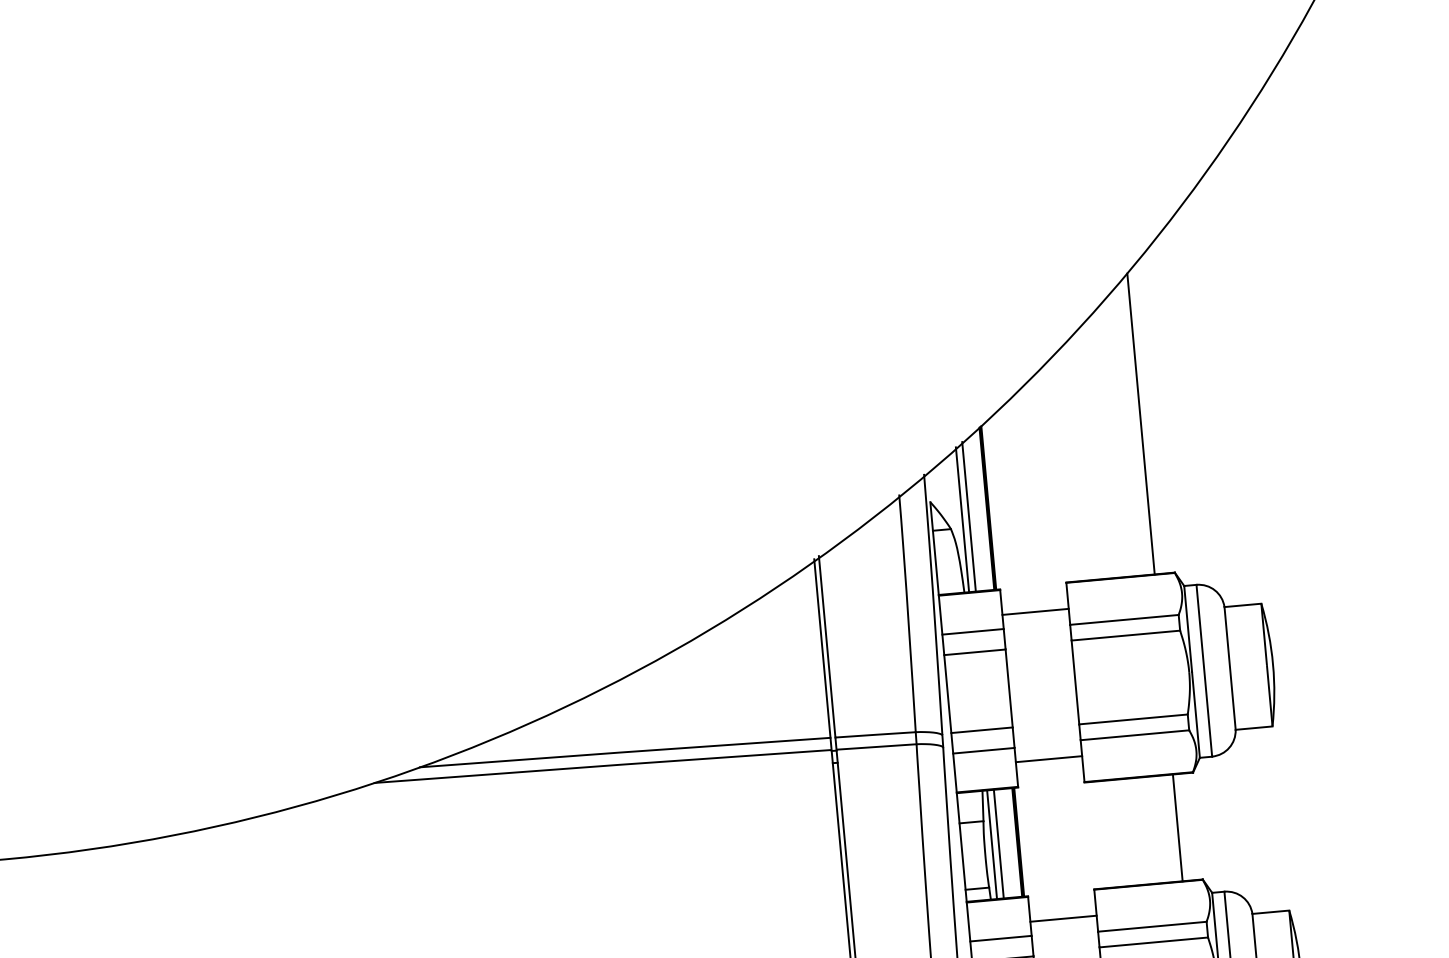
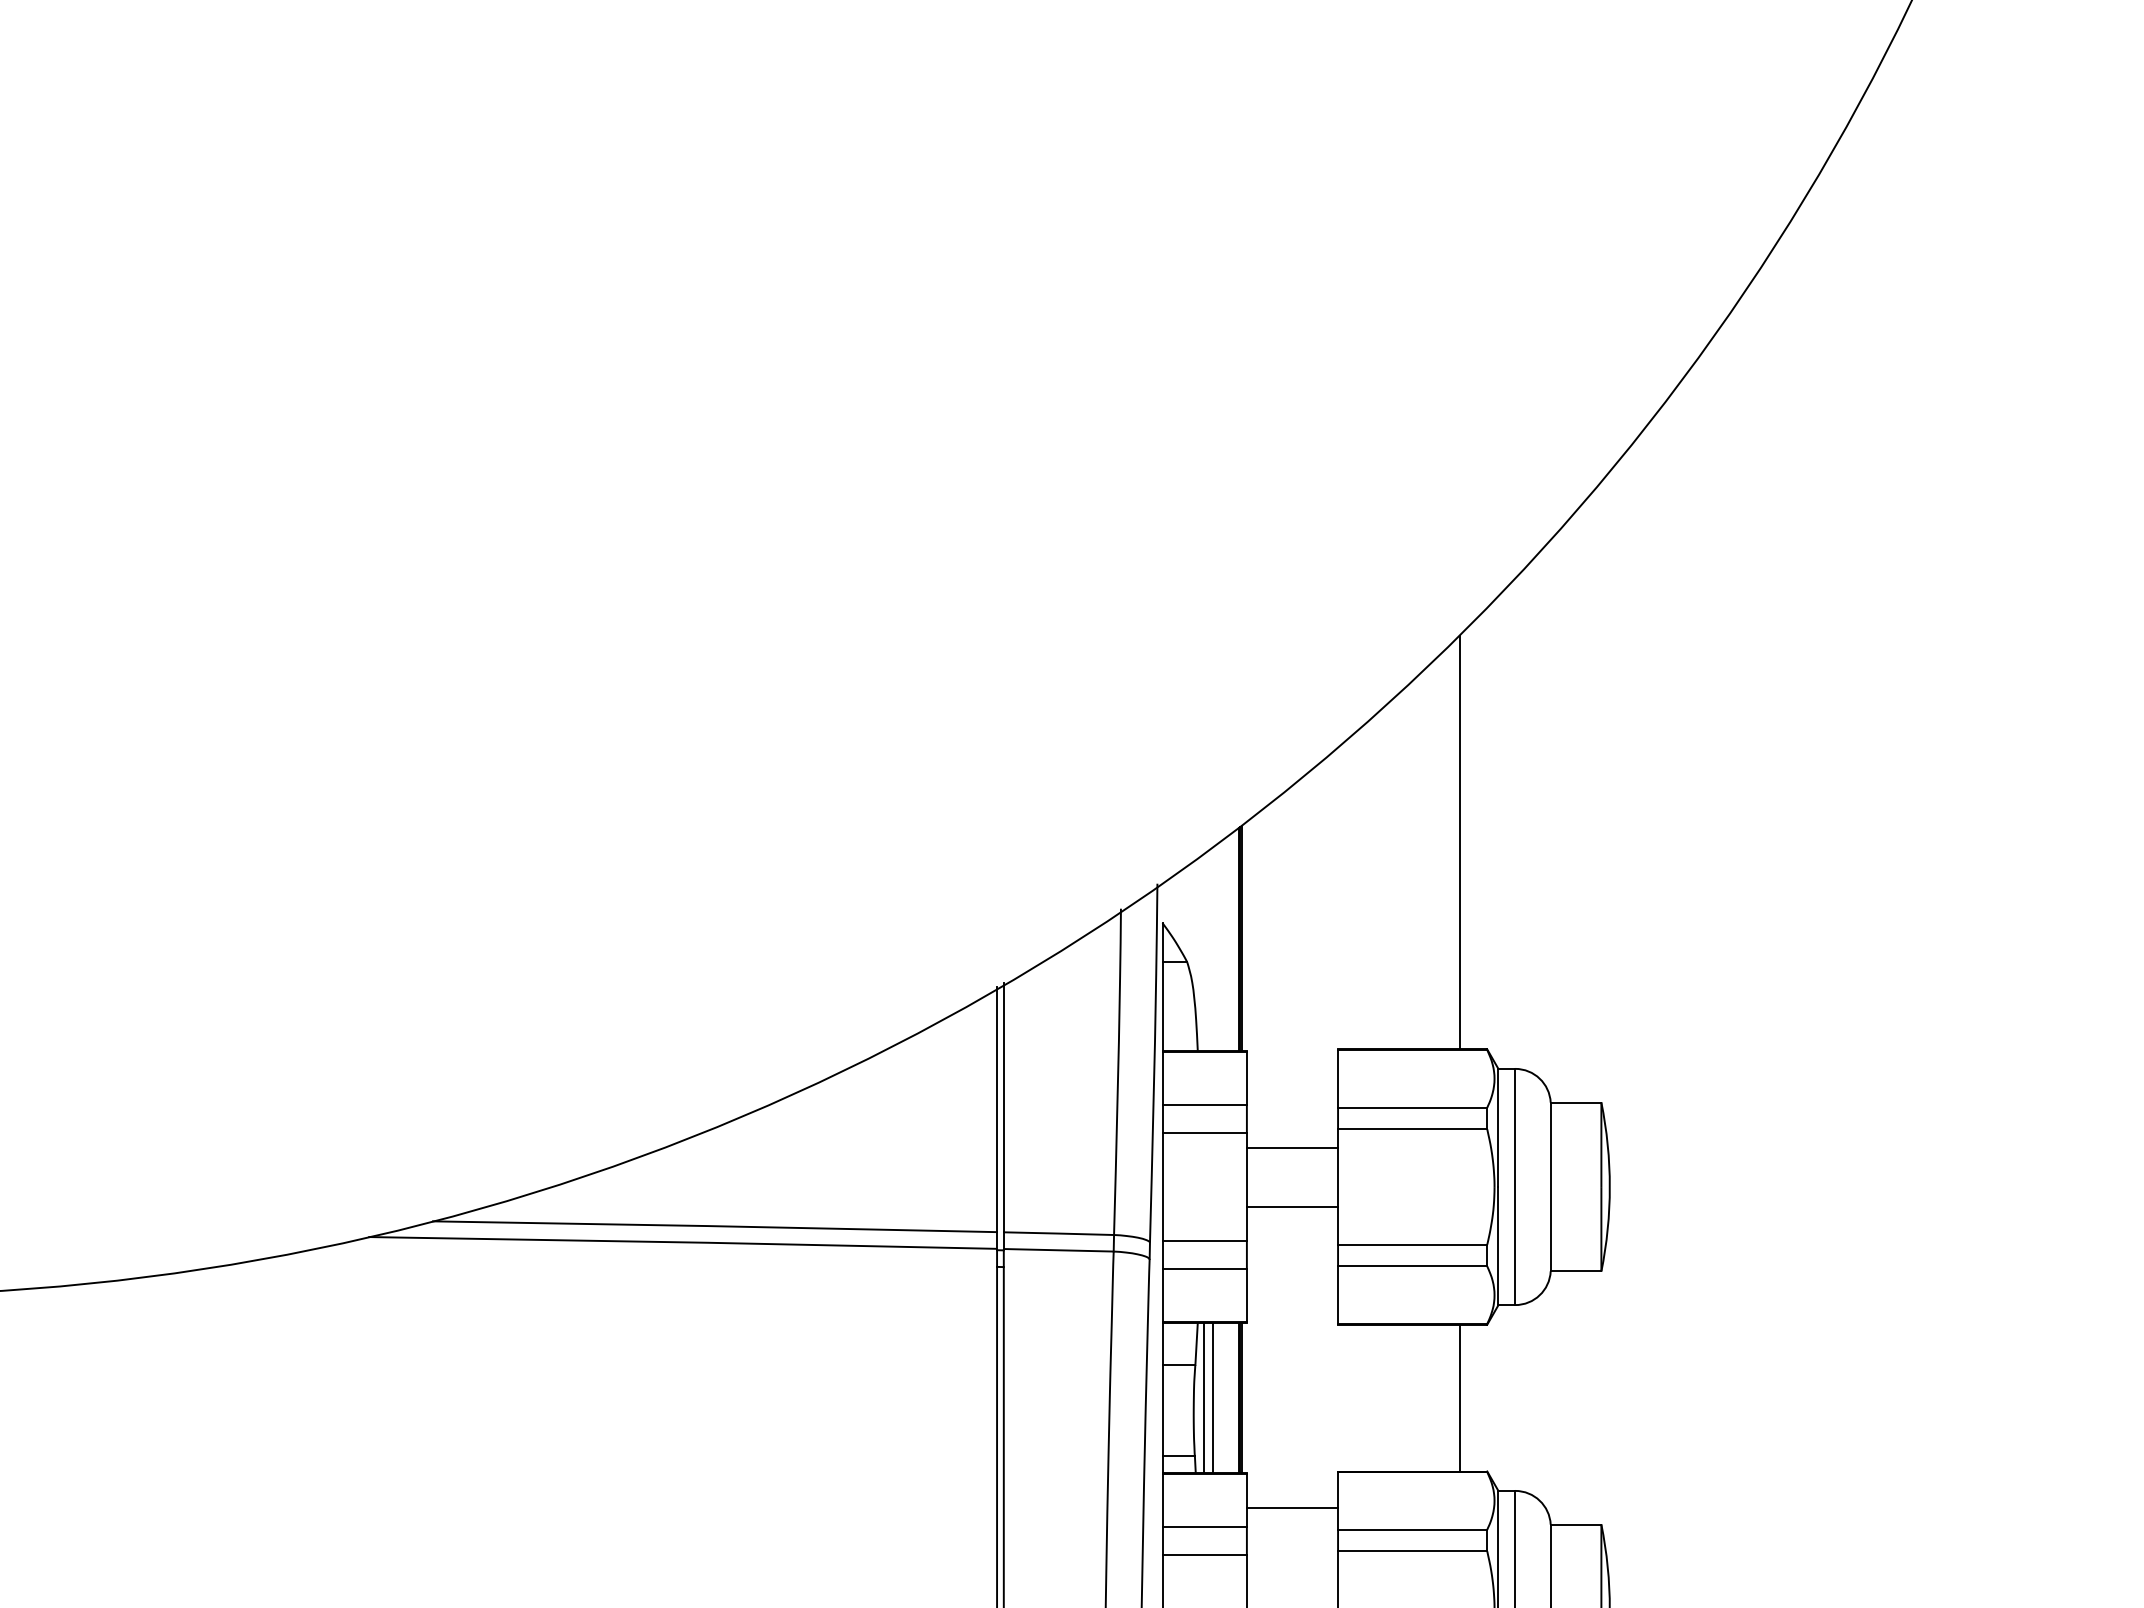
line: (969, 516) -> (1213, 947), removed
line: (962, 519) -> (1204, 950), removed
line: (1035, 611) -> (1292, 1147), moved
line: (1049, 759) -> (1292, 1207), moved

